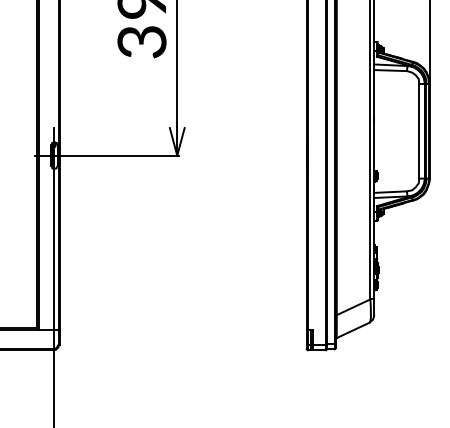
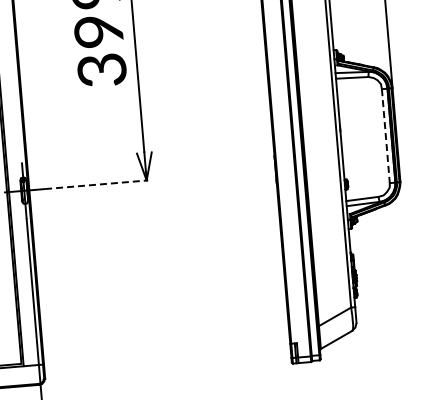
line: (419, 131) -> (386, 136), solid -> dashed
line: (127, 155) -> (97, 184), solid -> dashed

